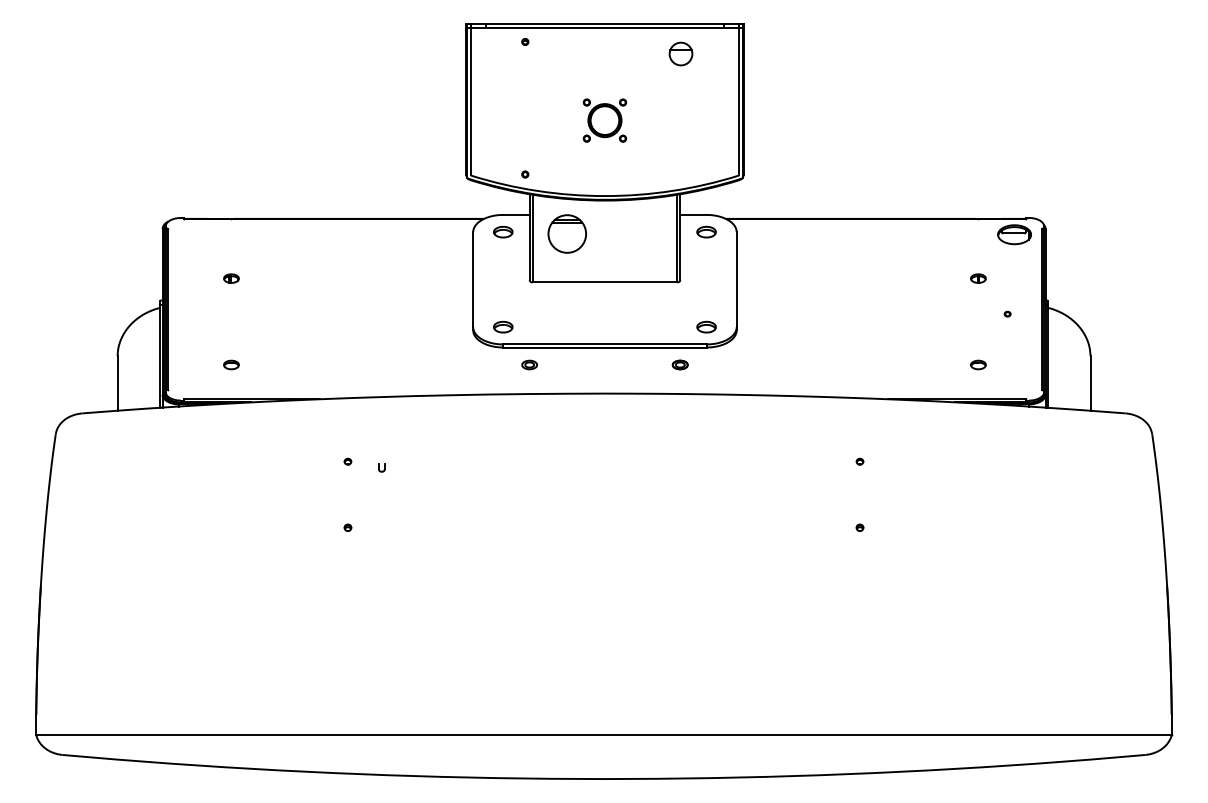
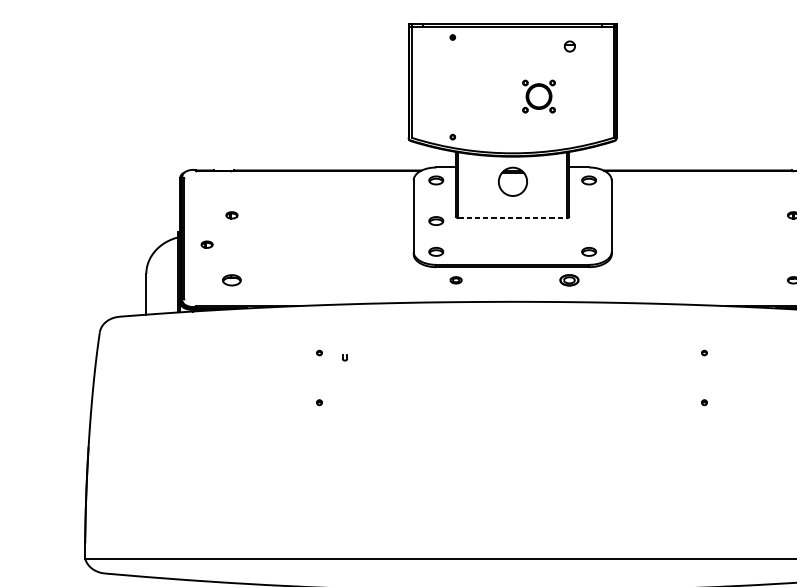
part: (680, 53) -> (569, 46), size x0.6
part: (604, 120) -> (538, 96), moved
part: (566, 233) -> (512, 181), moved
line: (605, 282) -> (513, 218), solid -> dashed
part: (503, 285) -> (436, 220), added
part: (198, 317) -> (207, 244), added
part: (231, 364) -> (231, 279), size x1.6
part: (679, 364) -> (568, 279), size x1.6

